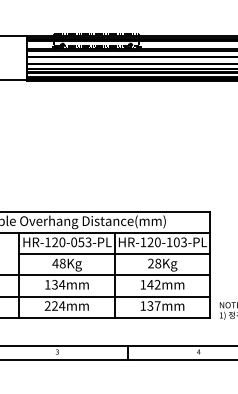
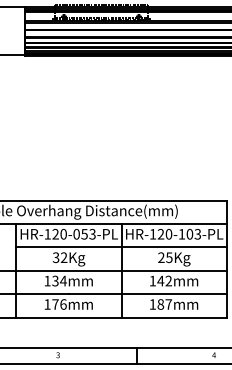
text: (58, 263) -> (59, 257), 48Kg -> 32Kg
text: (158, 263) -> (169, 257), 28Kg -> 25Kg
text: (54, 305) -> (54, 303), 224mm -> 176mm
text: (150, 305) -> (160, 303), 137mm -> 187mm

